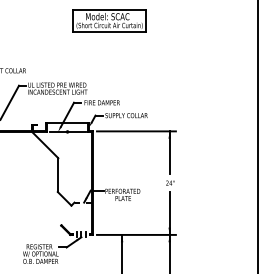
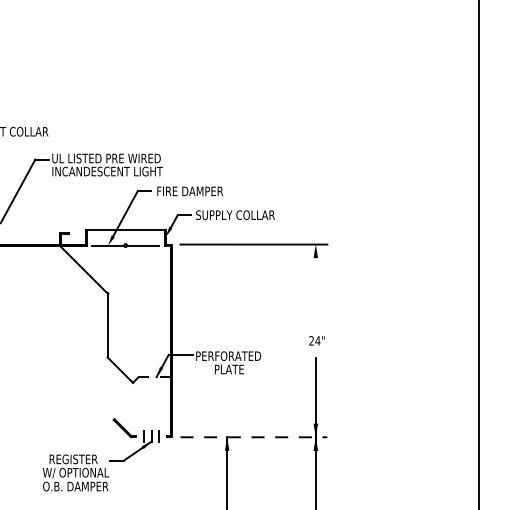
part: (109, 20) -> (203, 38), removed
line: (169, 152) -> (315, 283), removed
line: (136, 234) -> (254, 436), solid -> dashed

